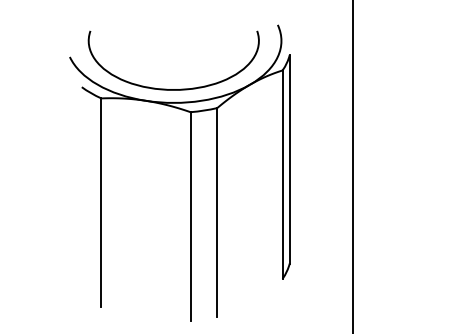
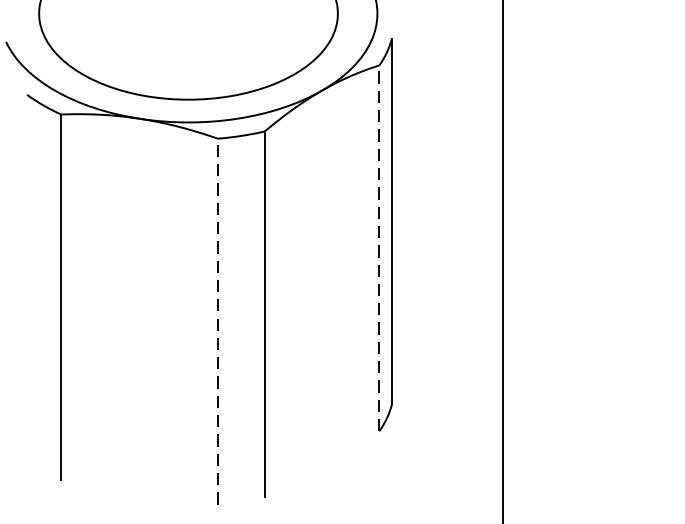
line: (282, 174) -> (379, 248), solid -> dashed
line: (190, 215) -> (217, 320), solid -> dashed

